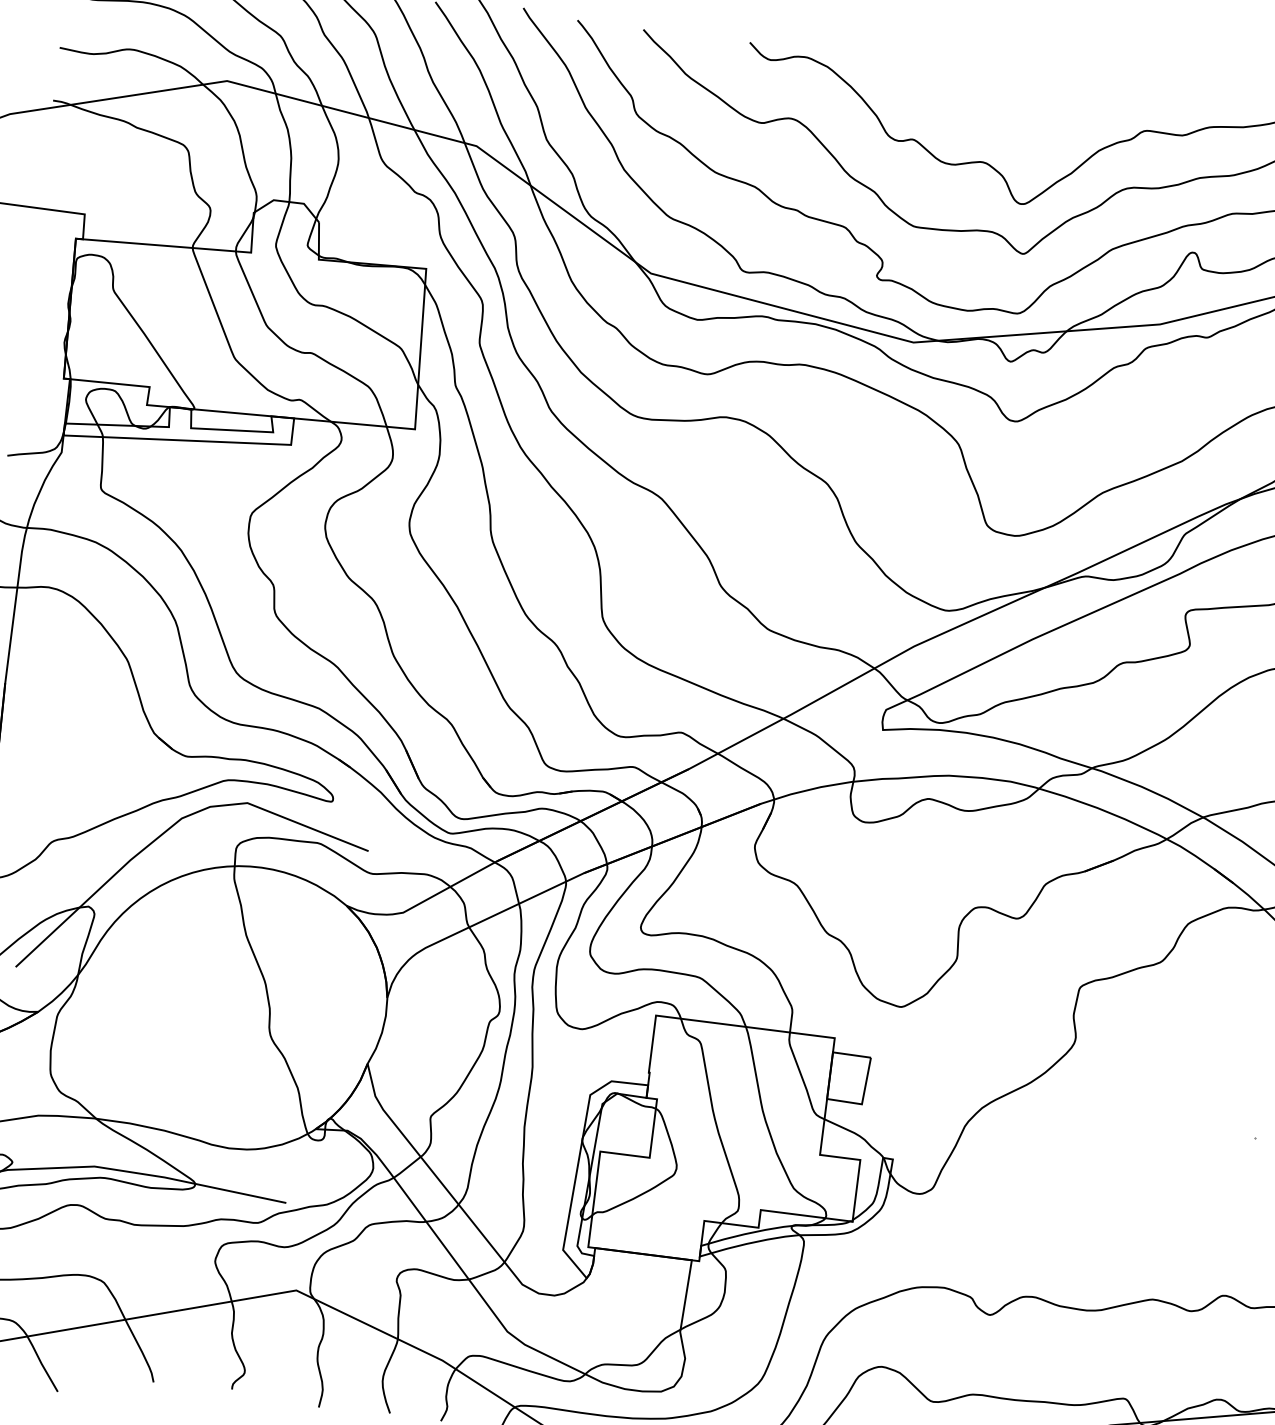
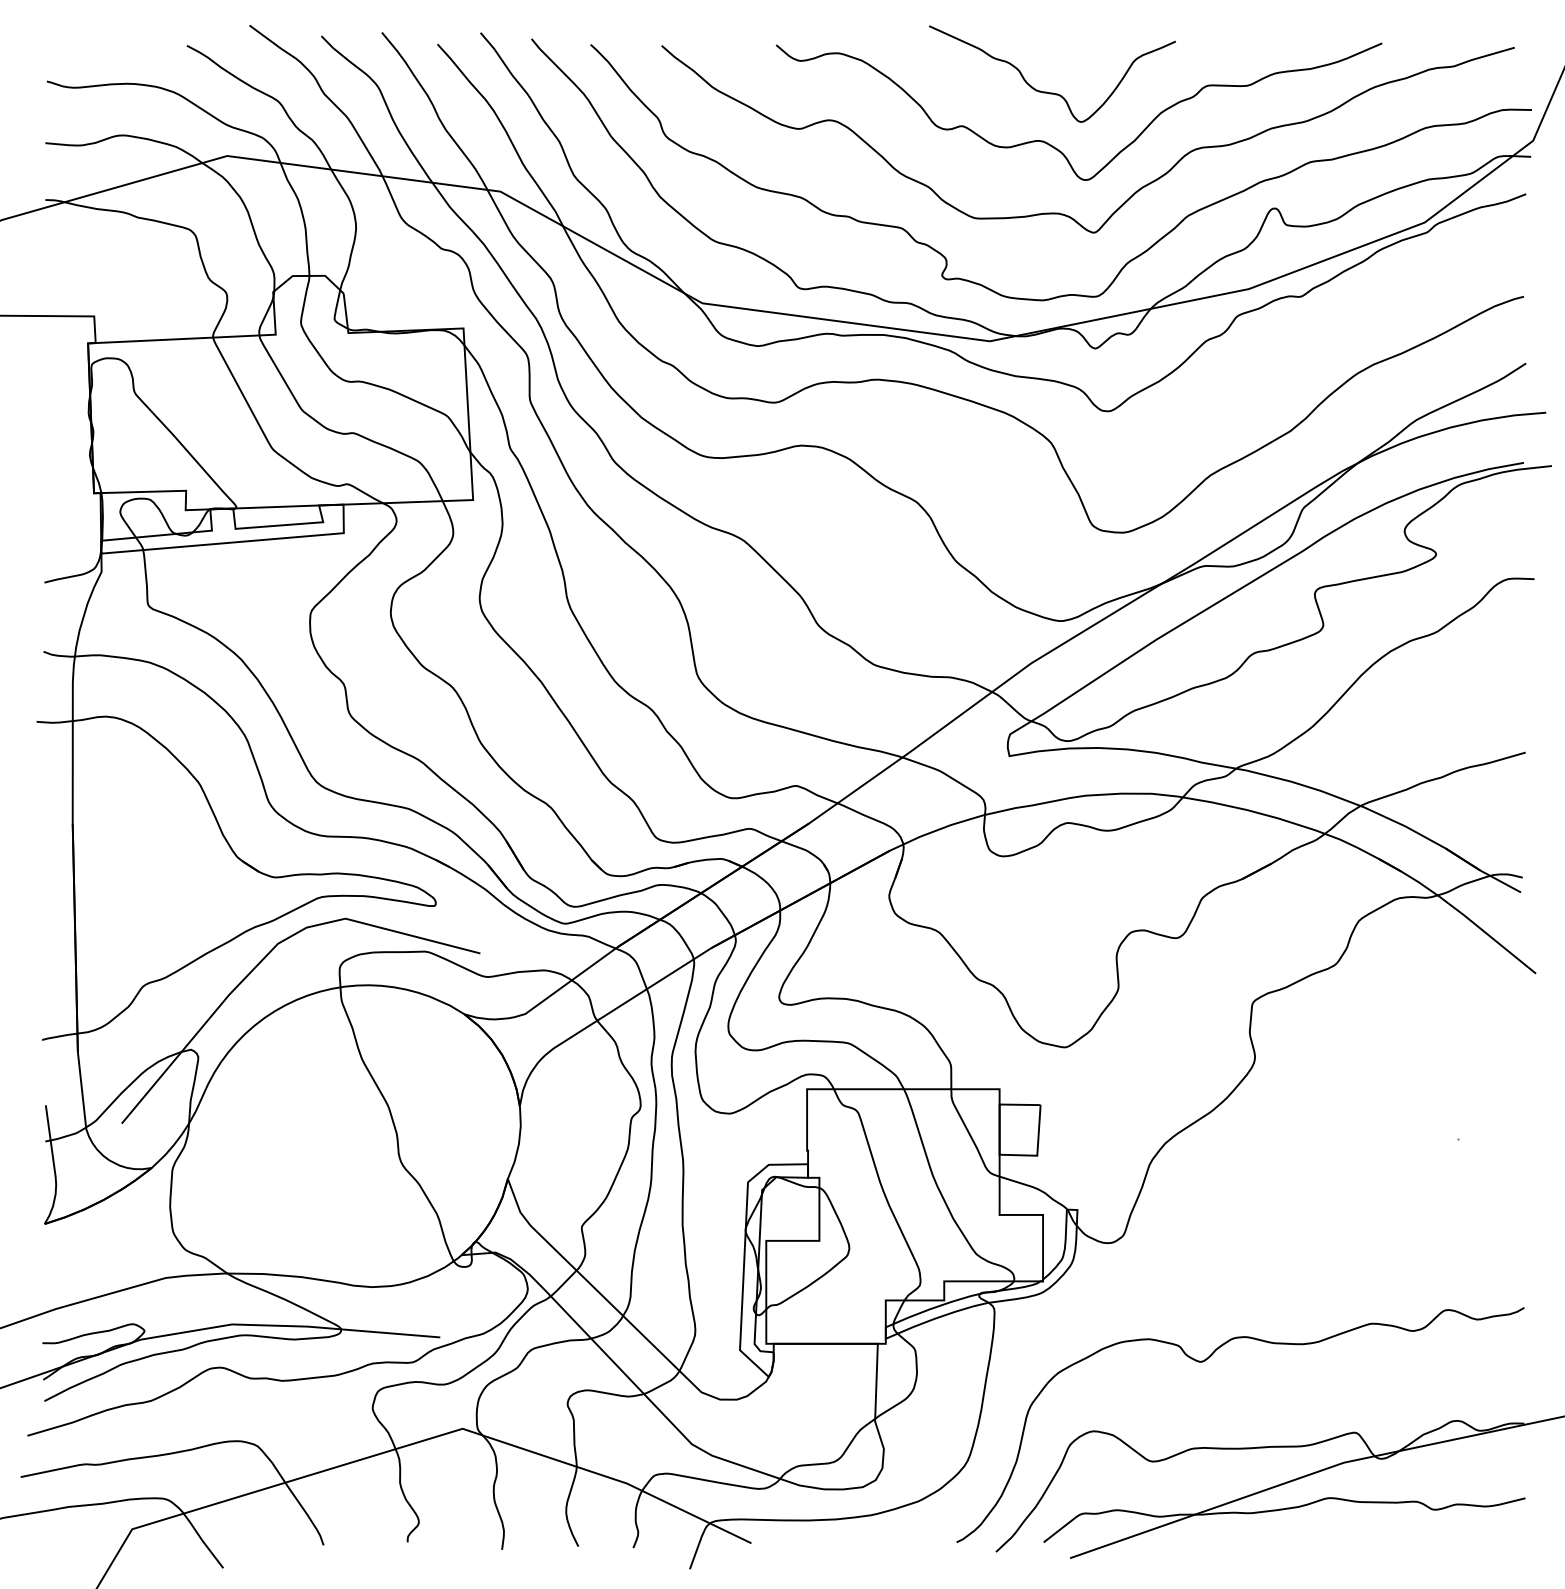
curve: (995, 117) -> (1046, 91), added

